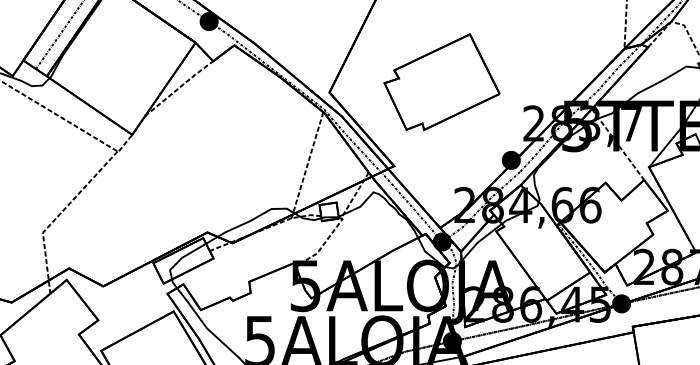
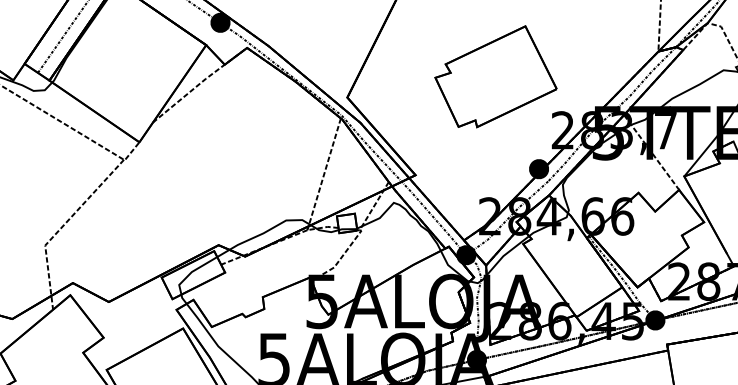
part: (441, 81) -> (495, 76), moved

